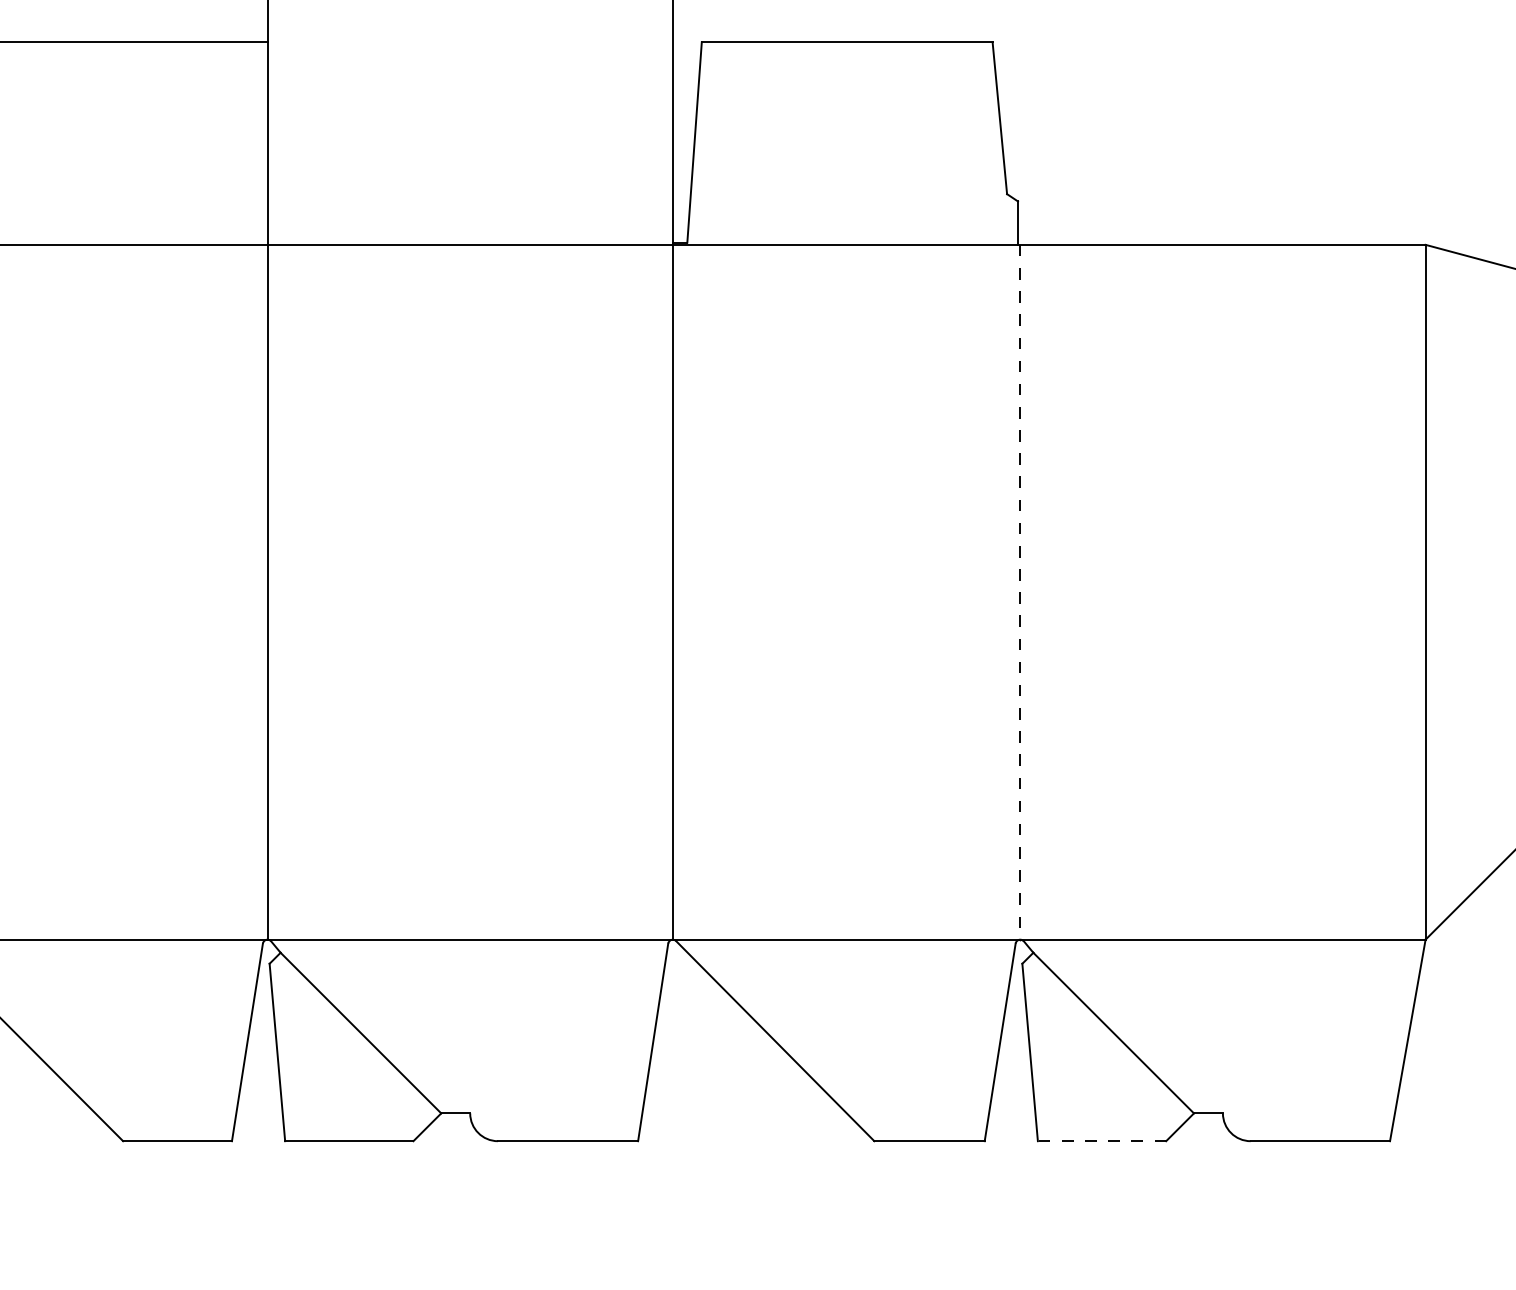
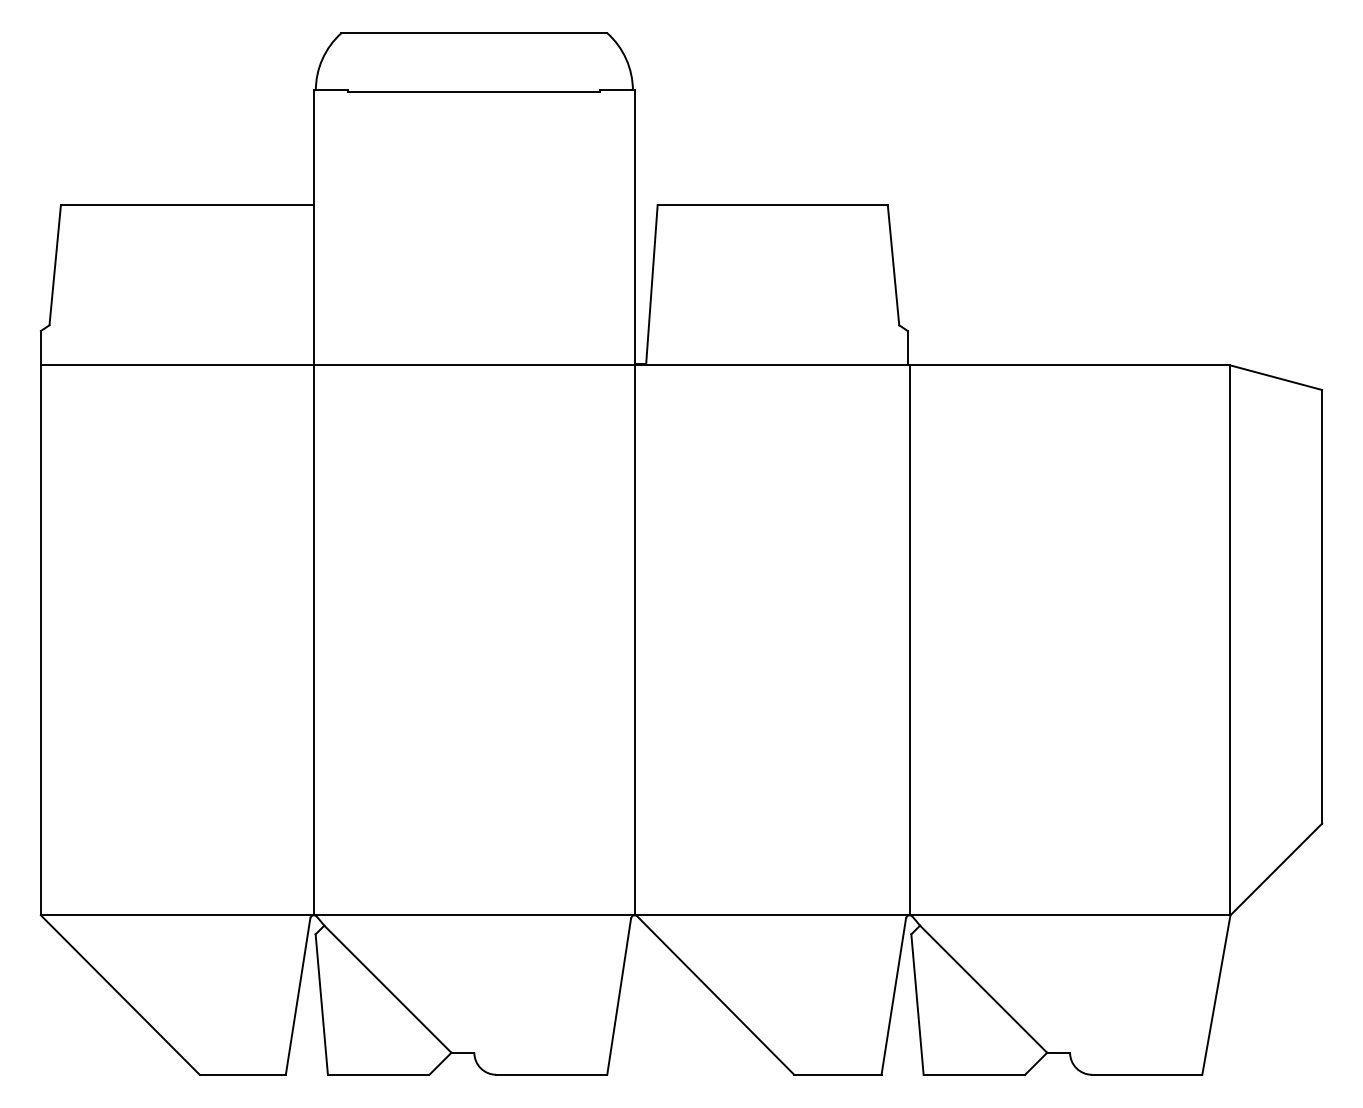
line: (1020, 592) -> (909, 640), dashed -> solid
line: (1102, 1140) -> (974, 1074), dashed -> solid

